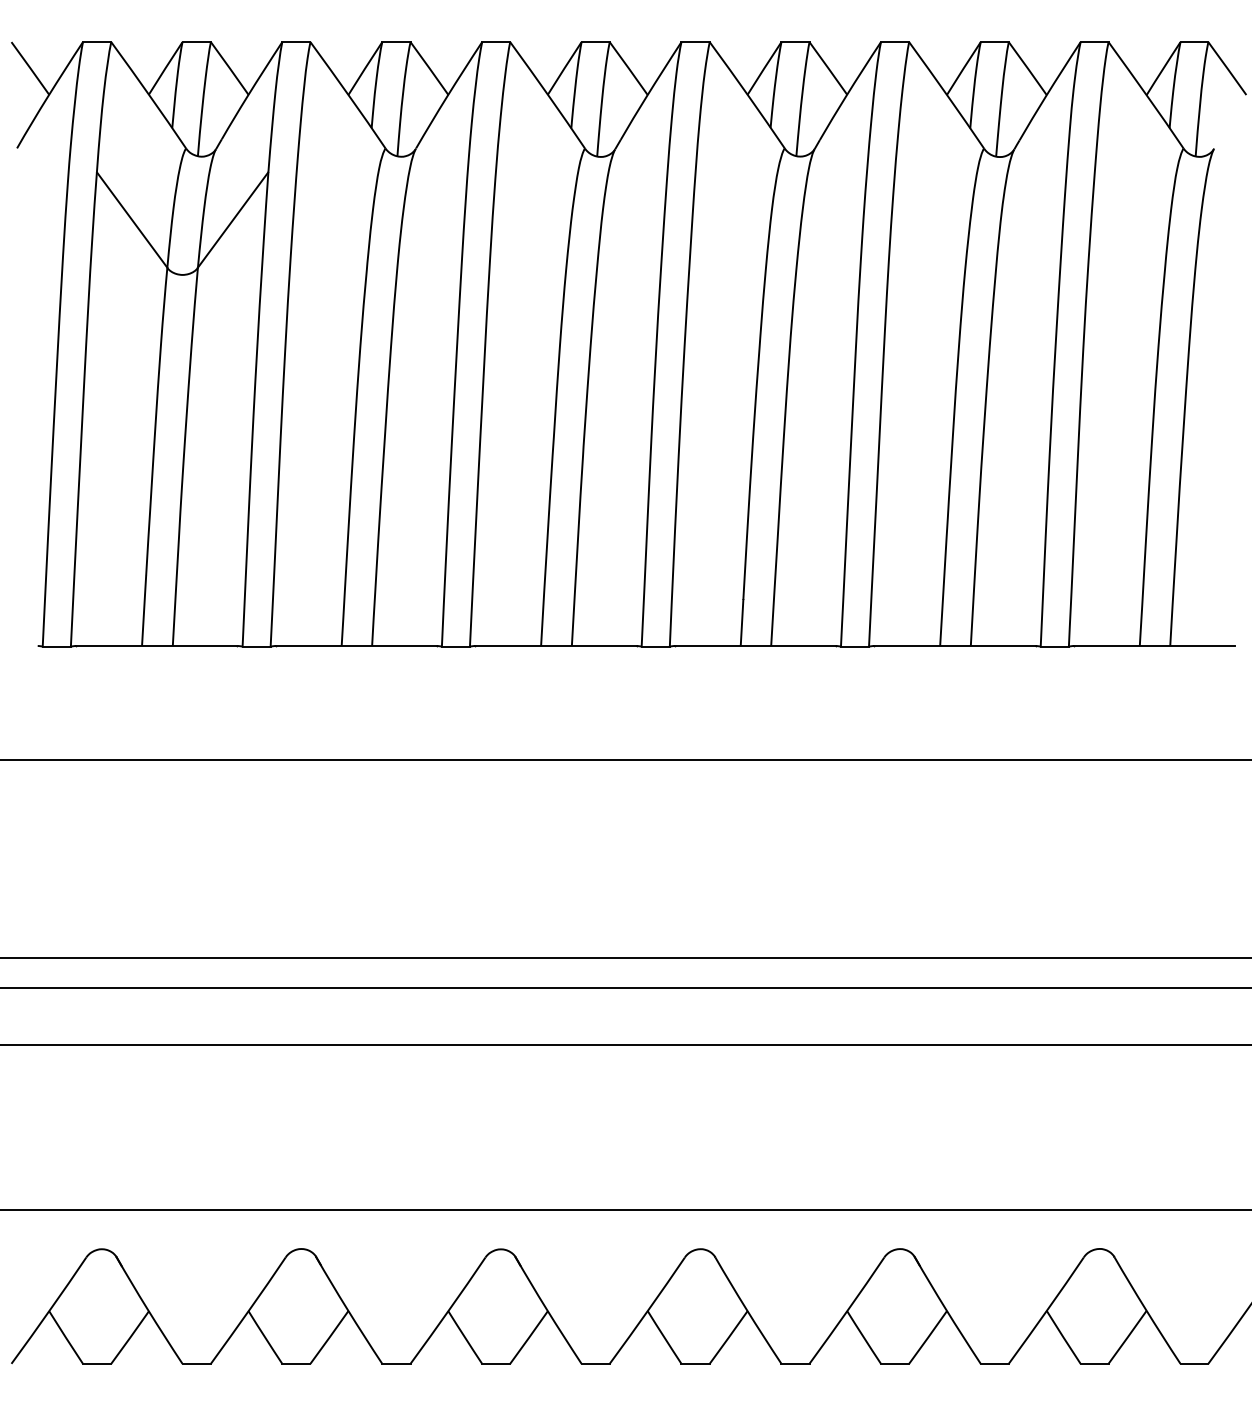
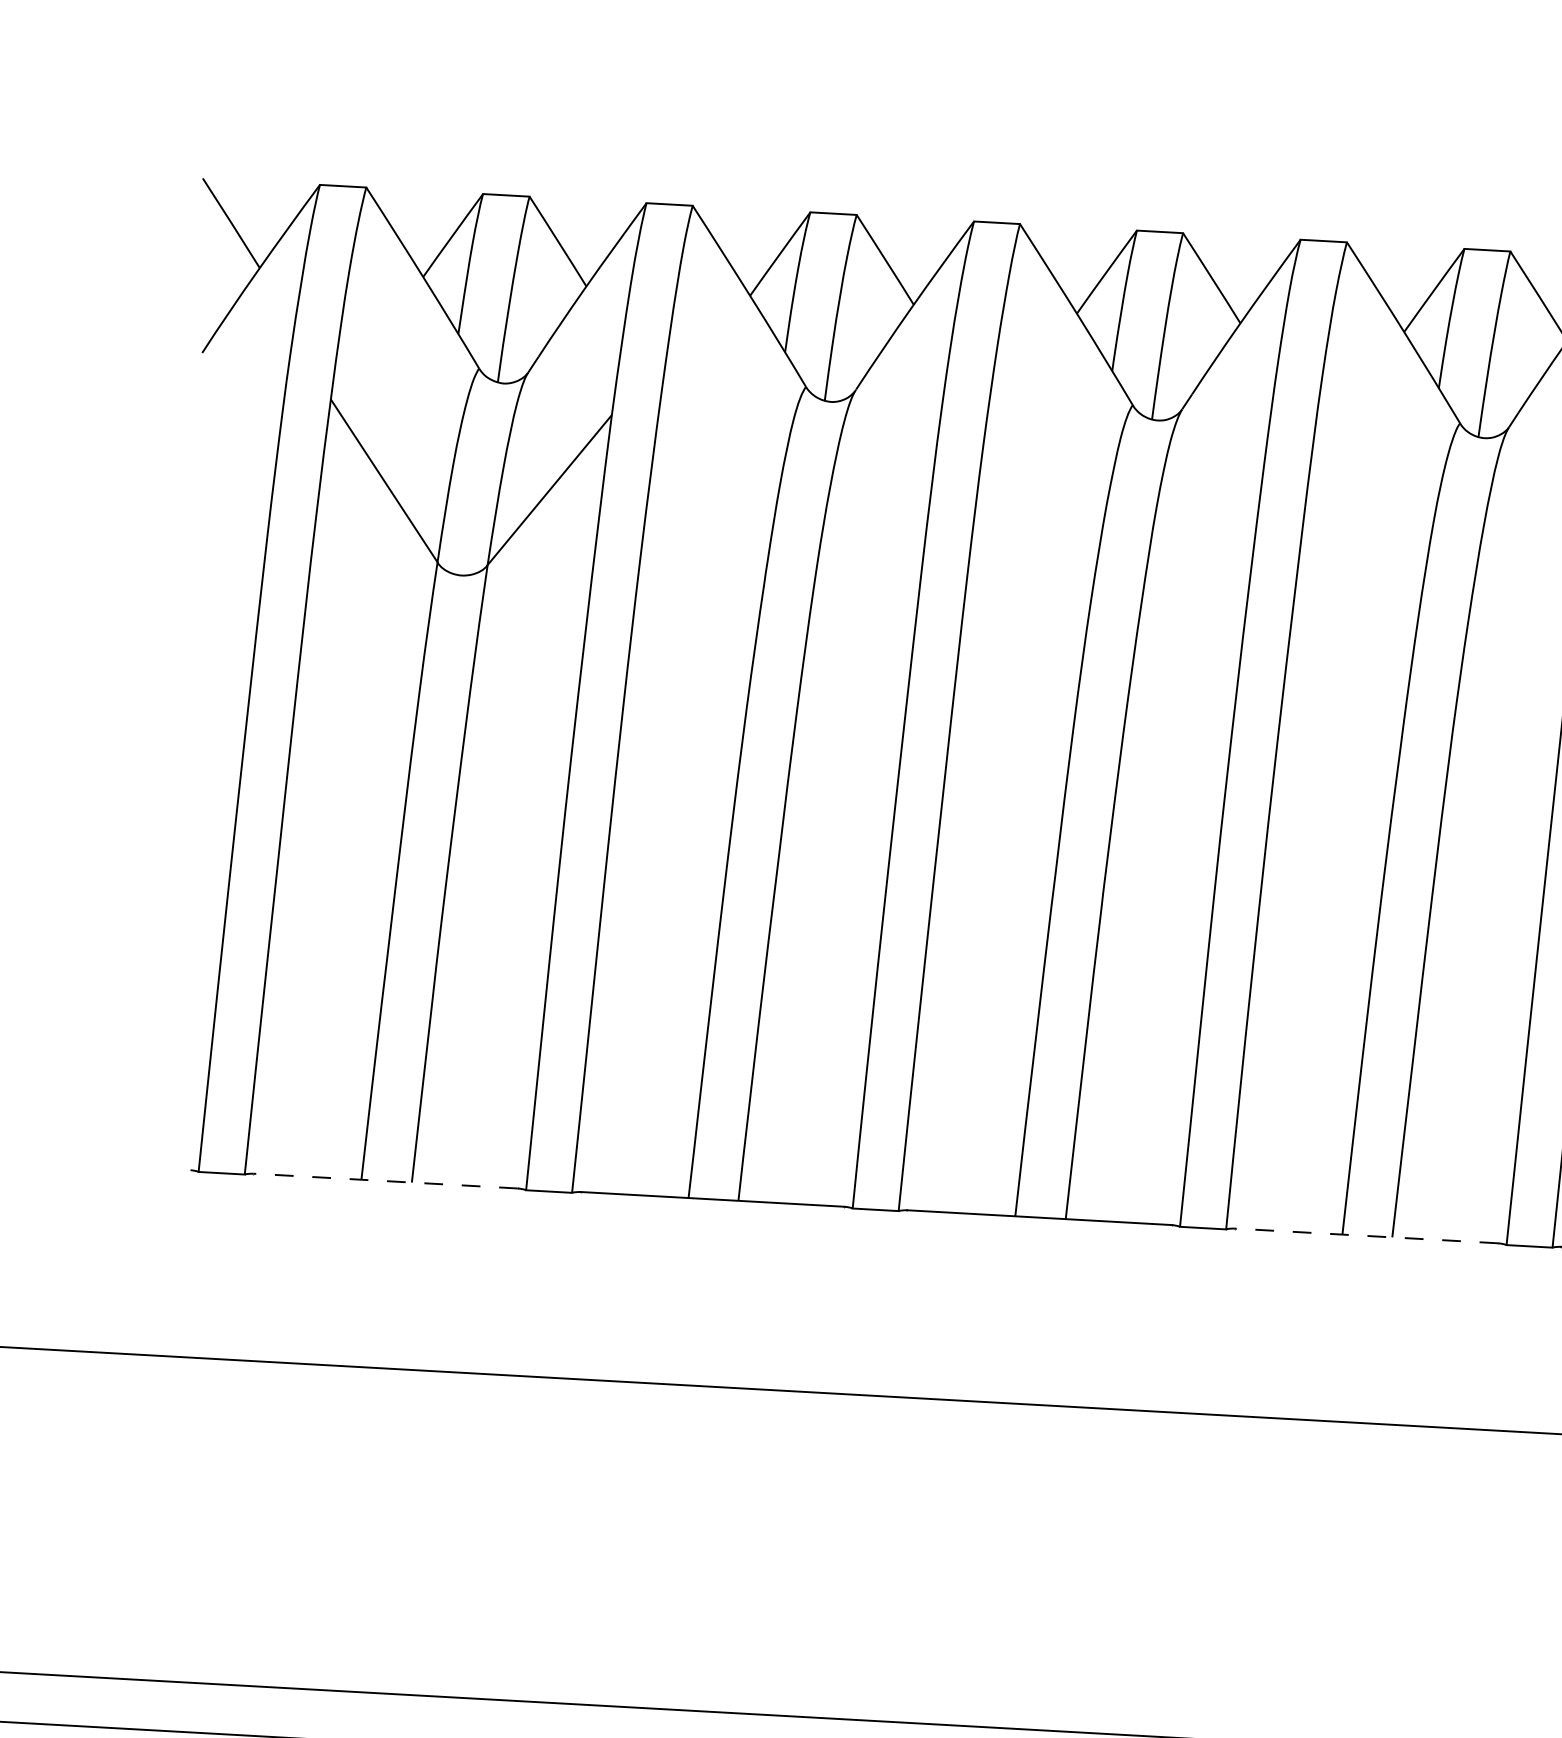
line: (156, 645) -> (385, 1180), solid -> dashed
line: (754, 645) -> (1365, 1235), solid -> dashed

